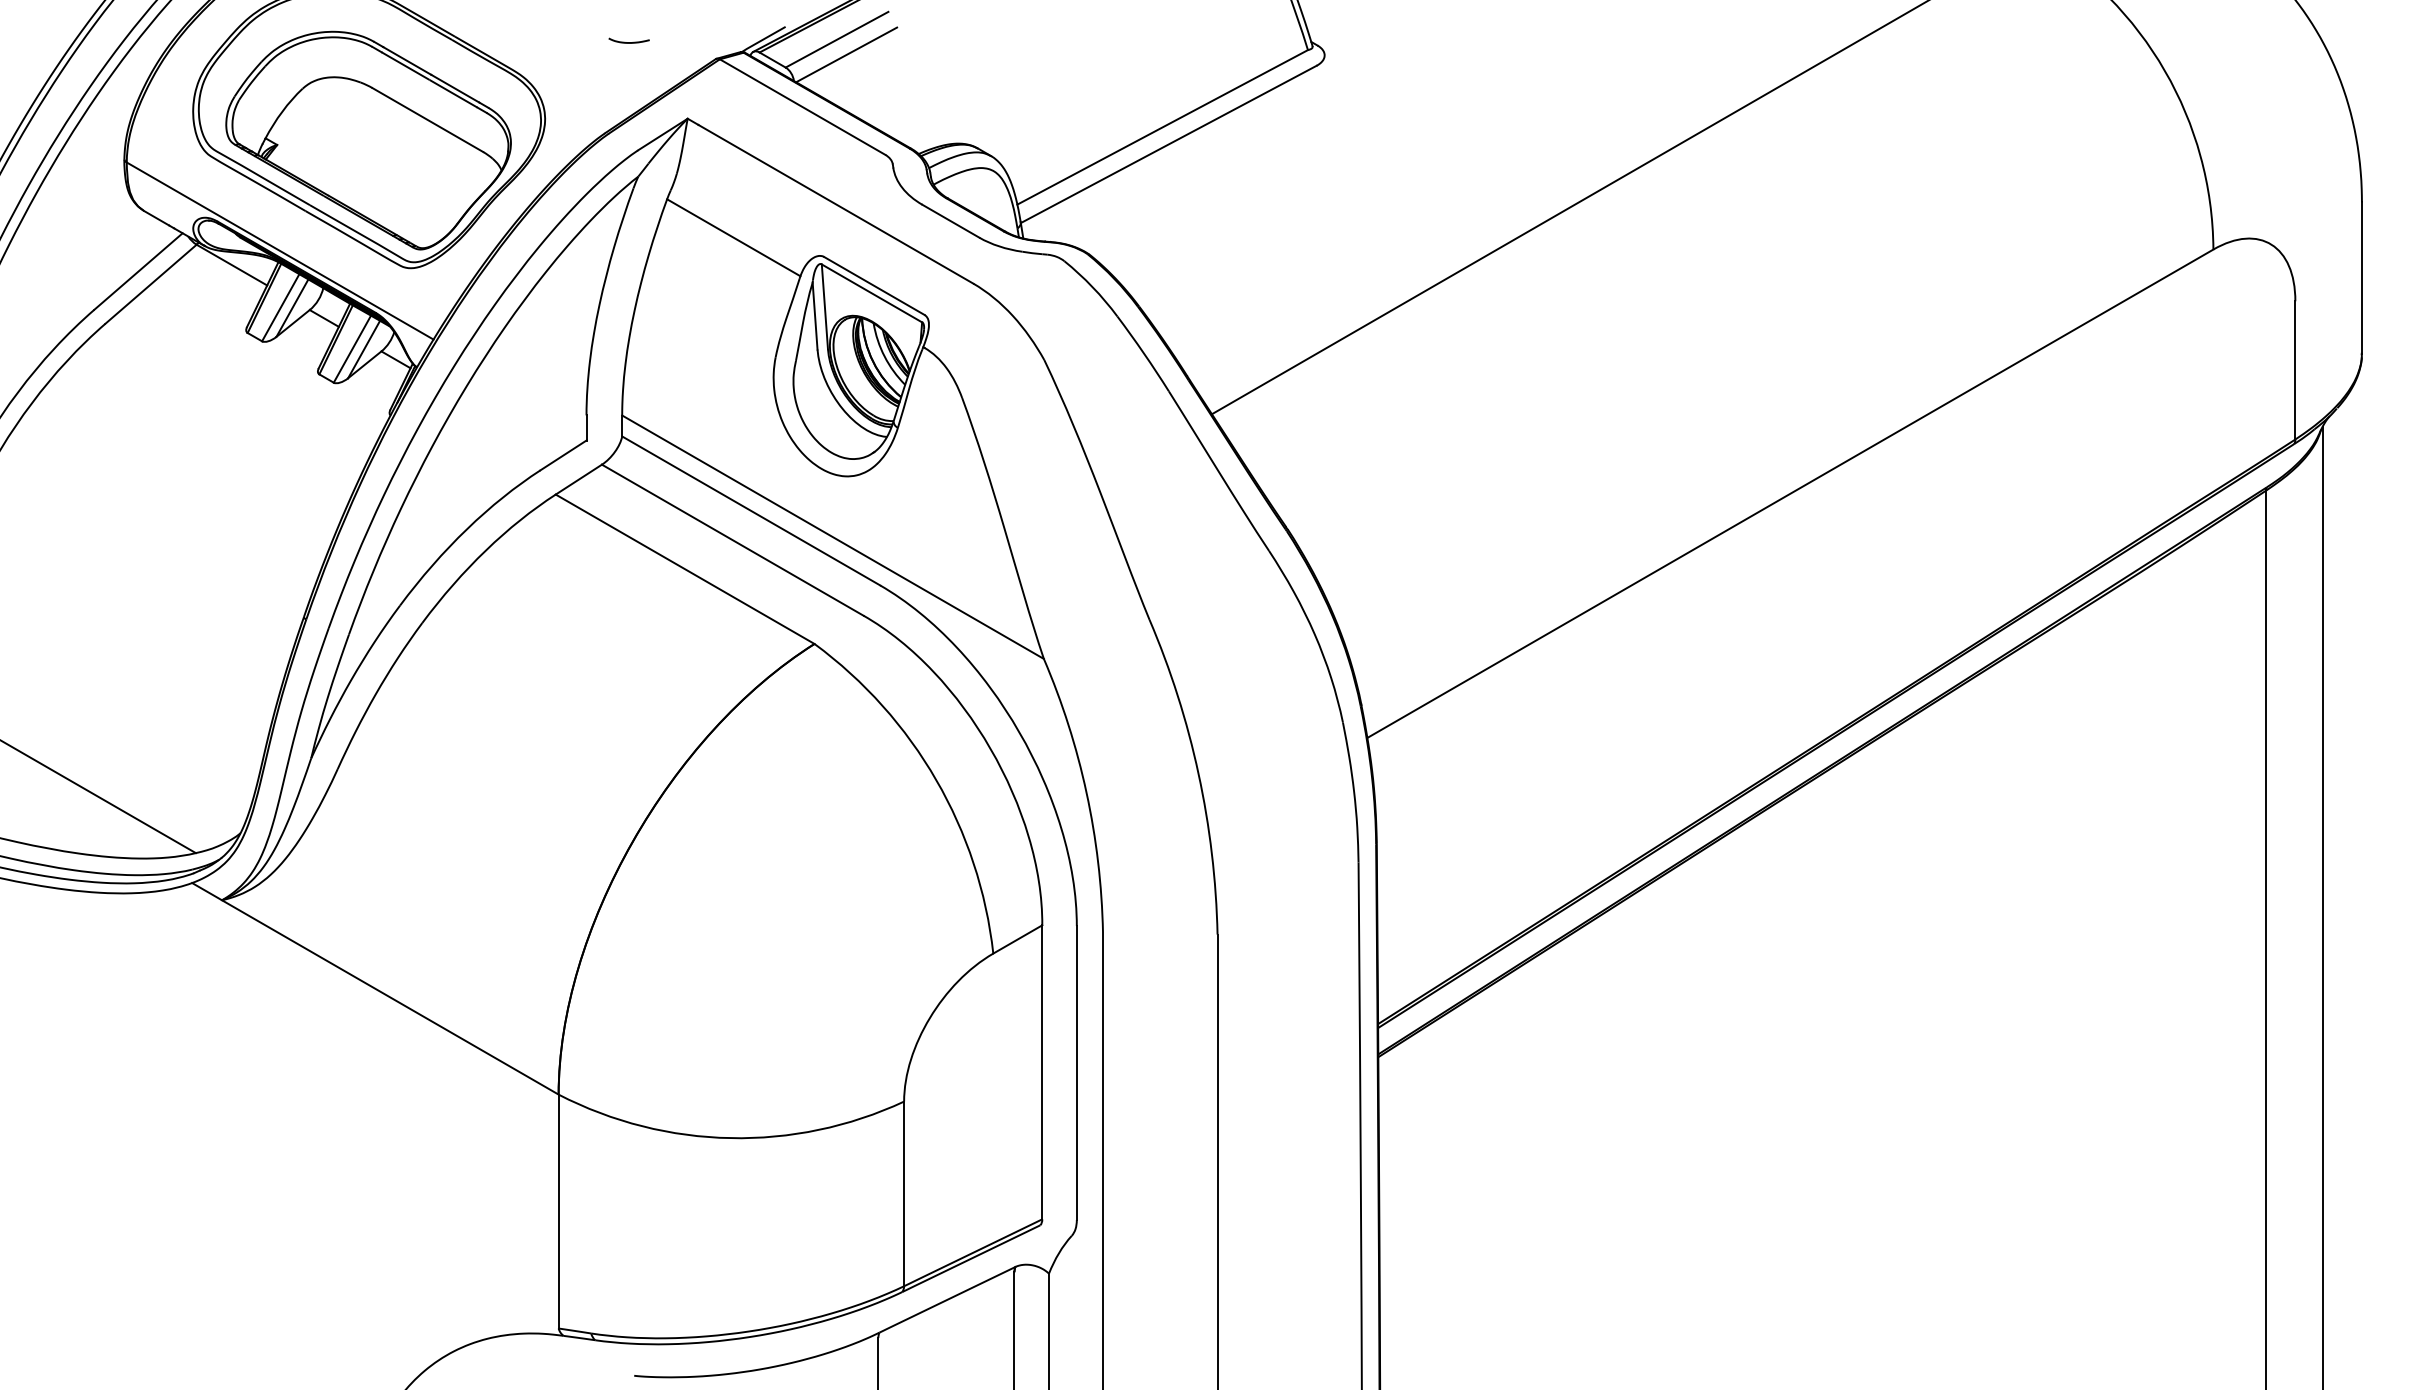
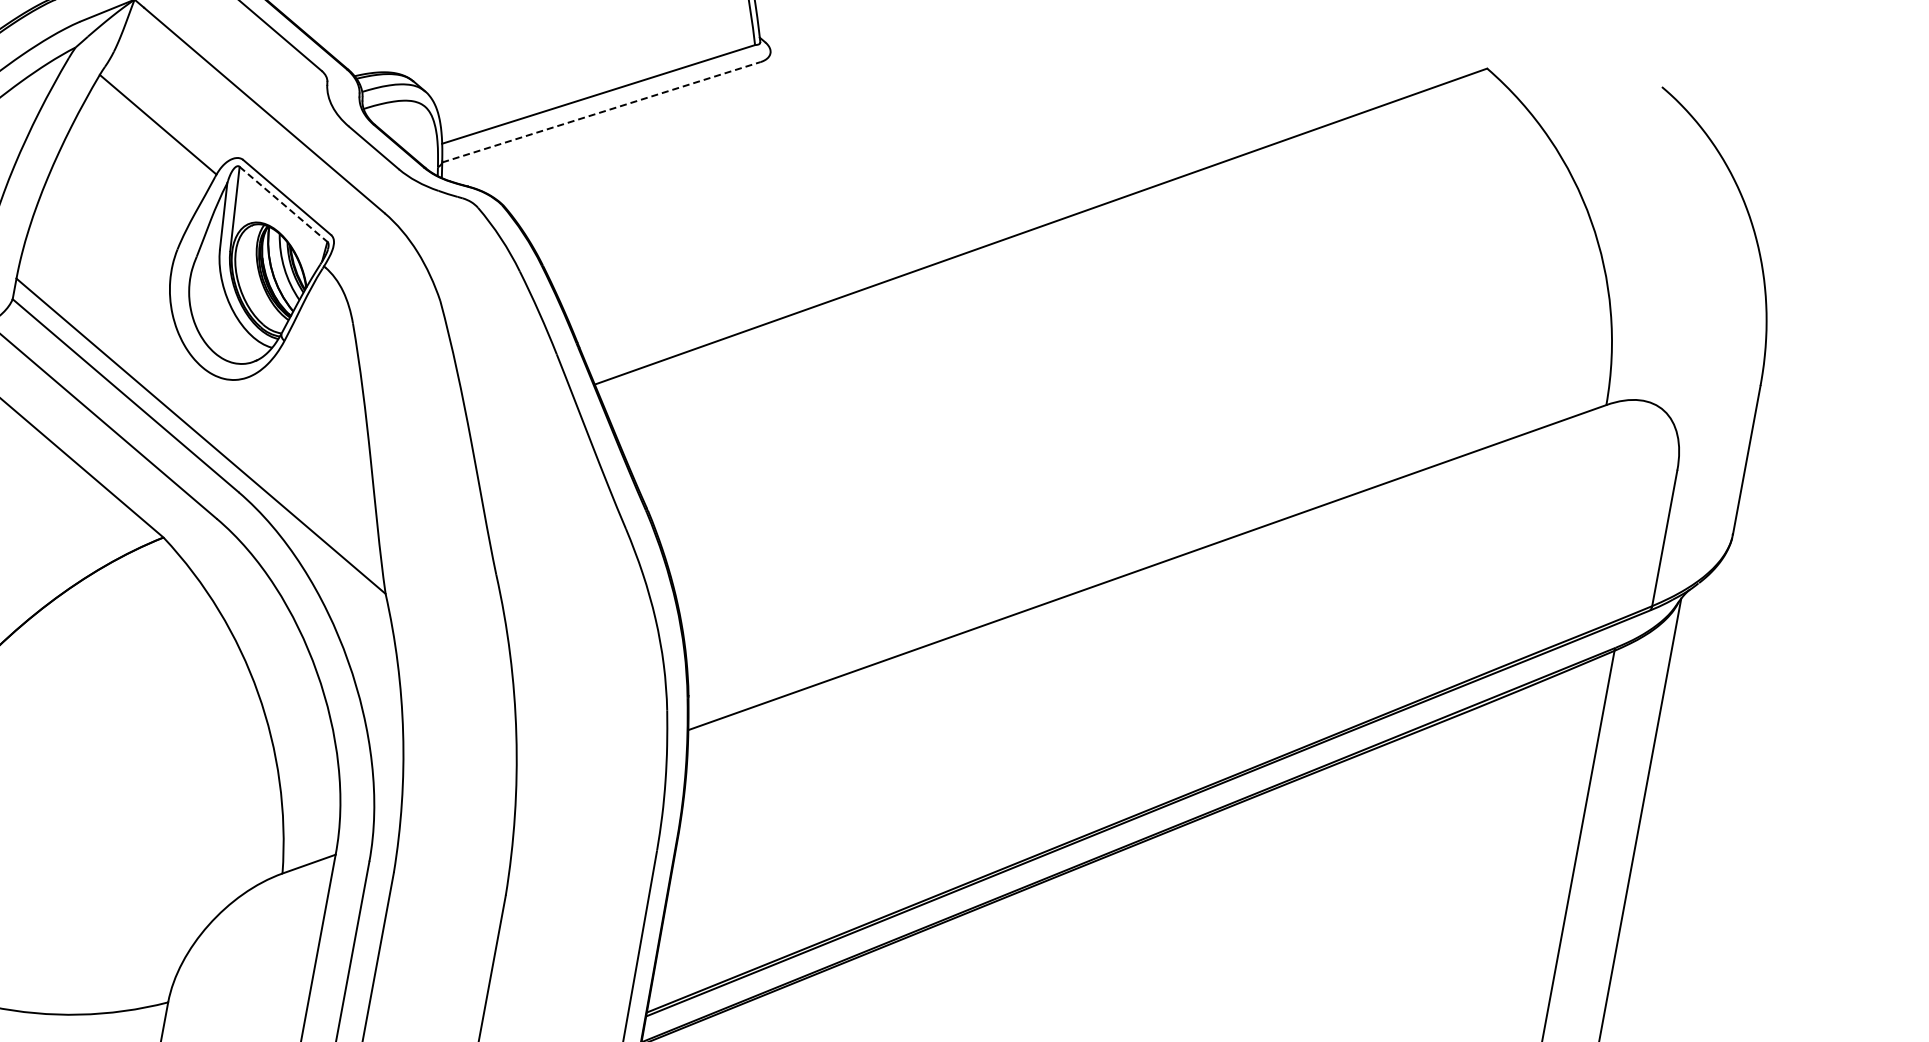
line: (1169, 144) -> (602, 112), solid -> dashed
line: (871, 293) -> (283, 204), solid -> dashed

